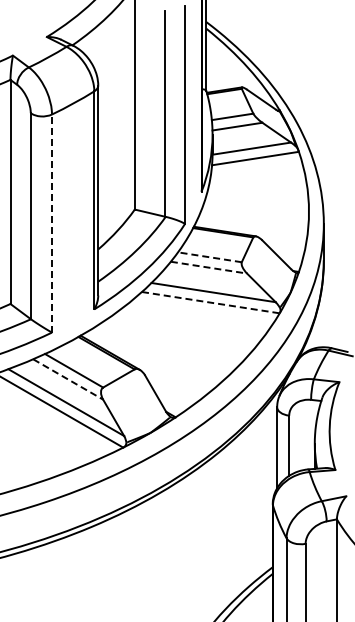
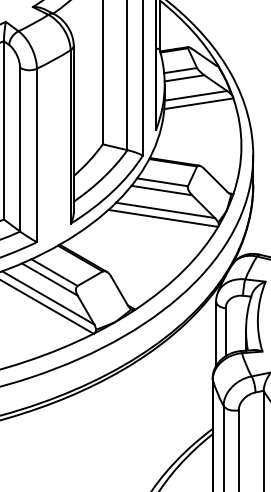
line: (52, 223) -> (37, 155), dashed -> solid
line: (209, 257) -> (162, 182), dashed -> solid
line: (208, 267) -> (161, 190), dashed -> solid
line: (210, 302) -> (163, 218), dashed -> solid
line: (68, 379) -> (50, 279), dashed -> solid

